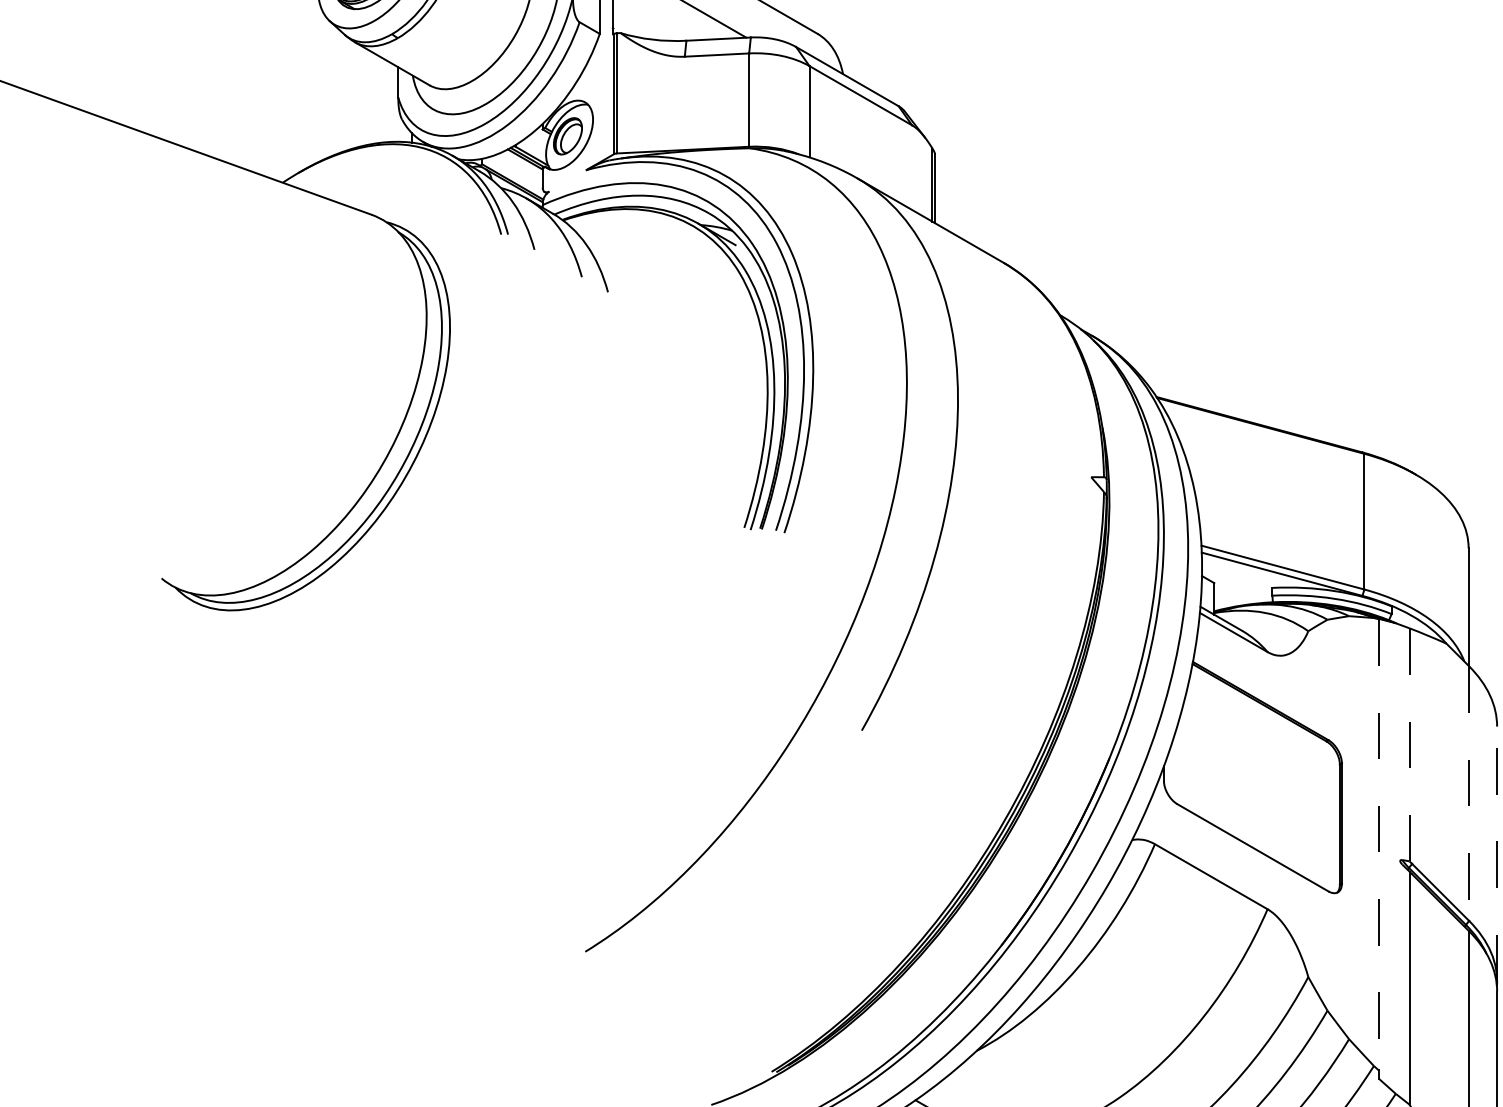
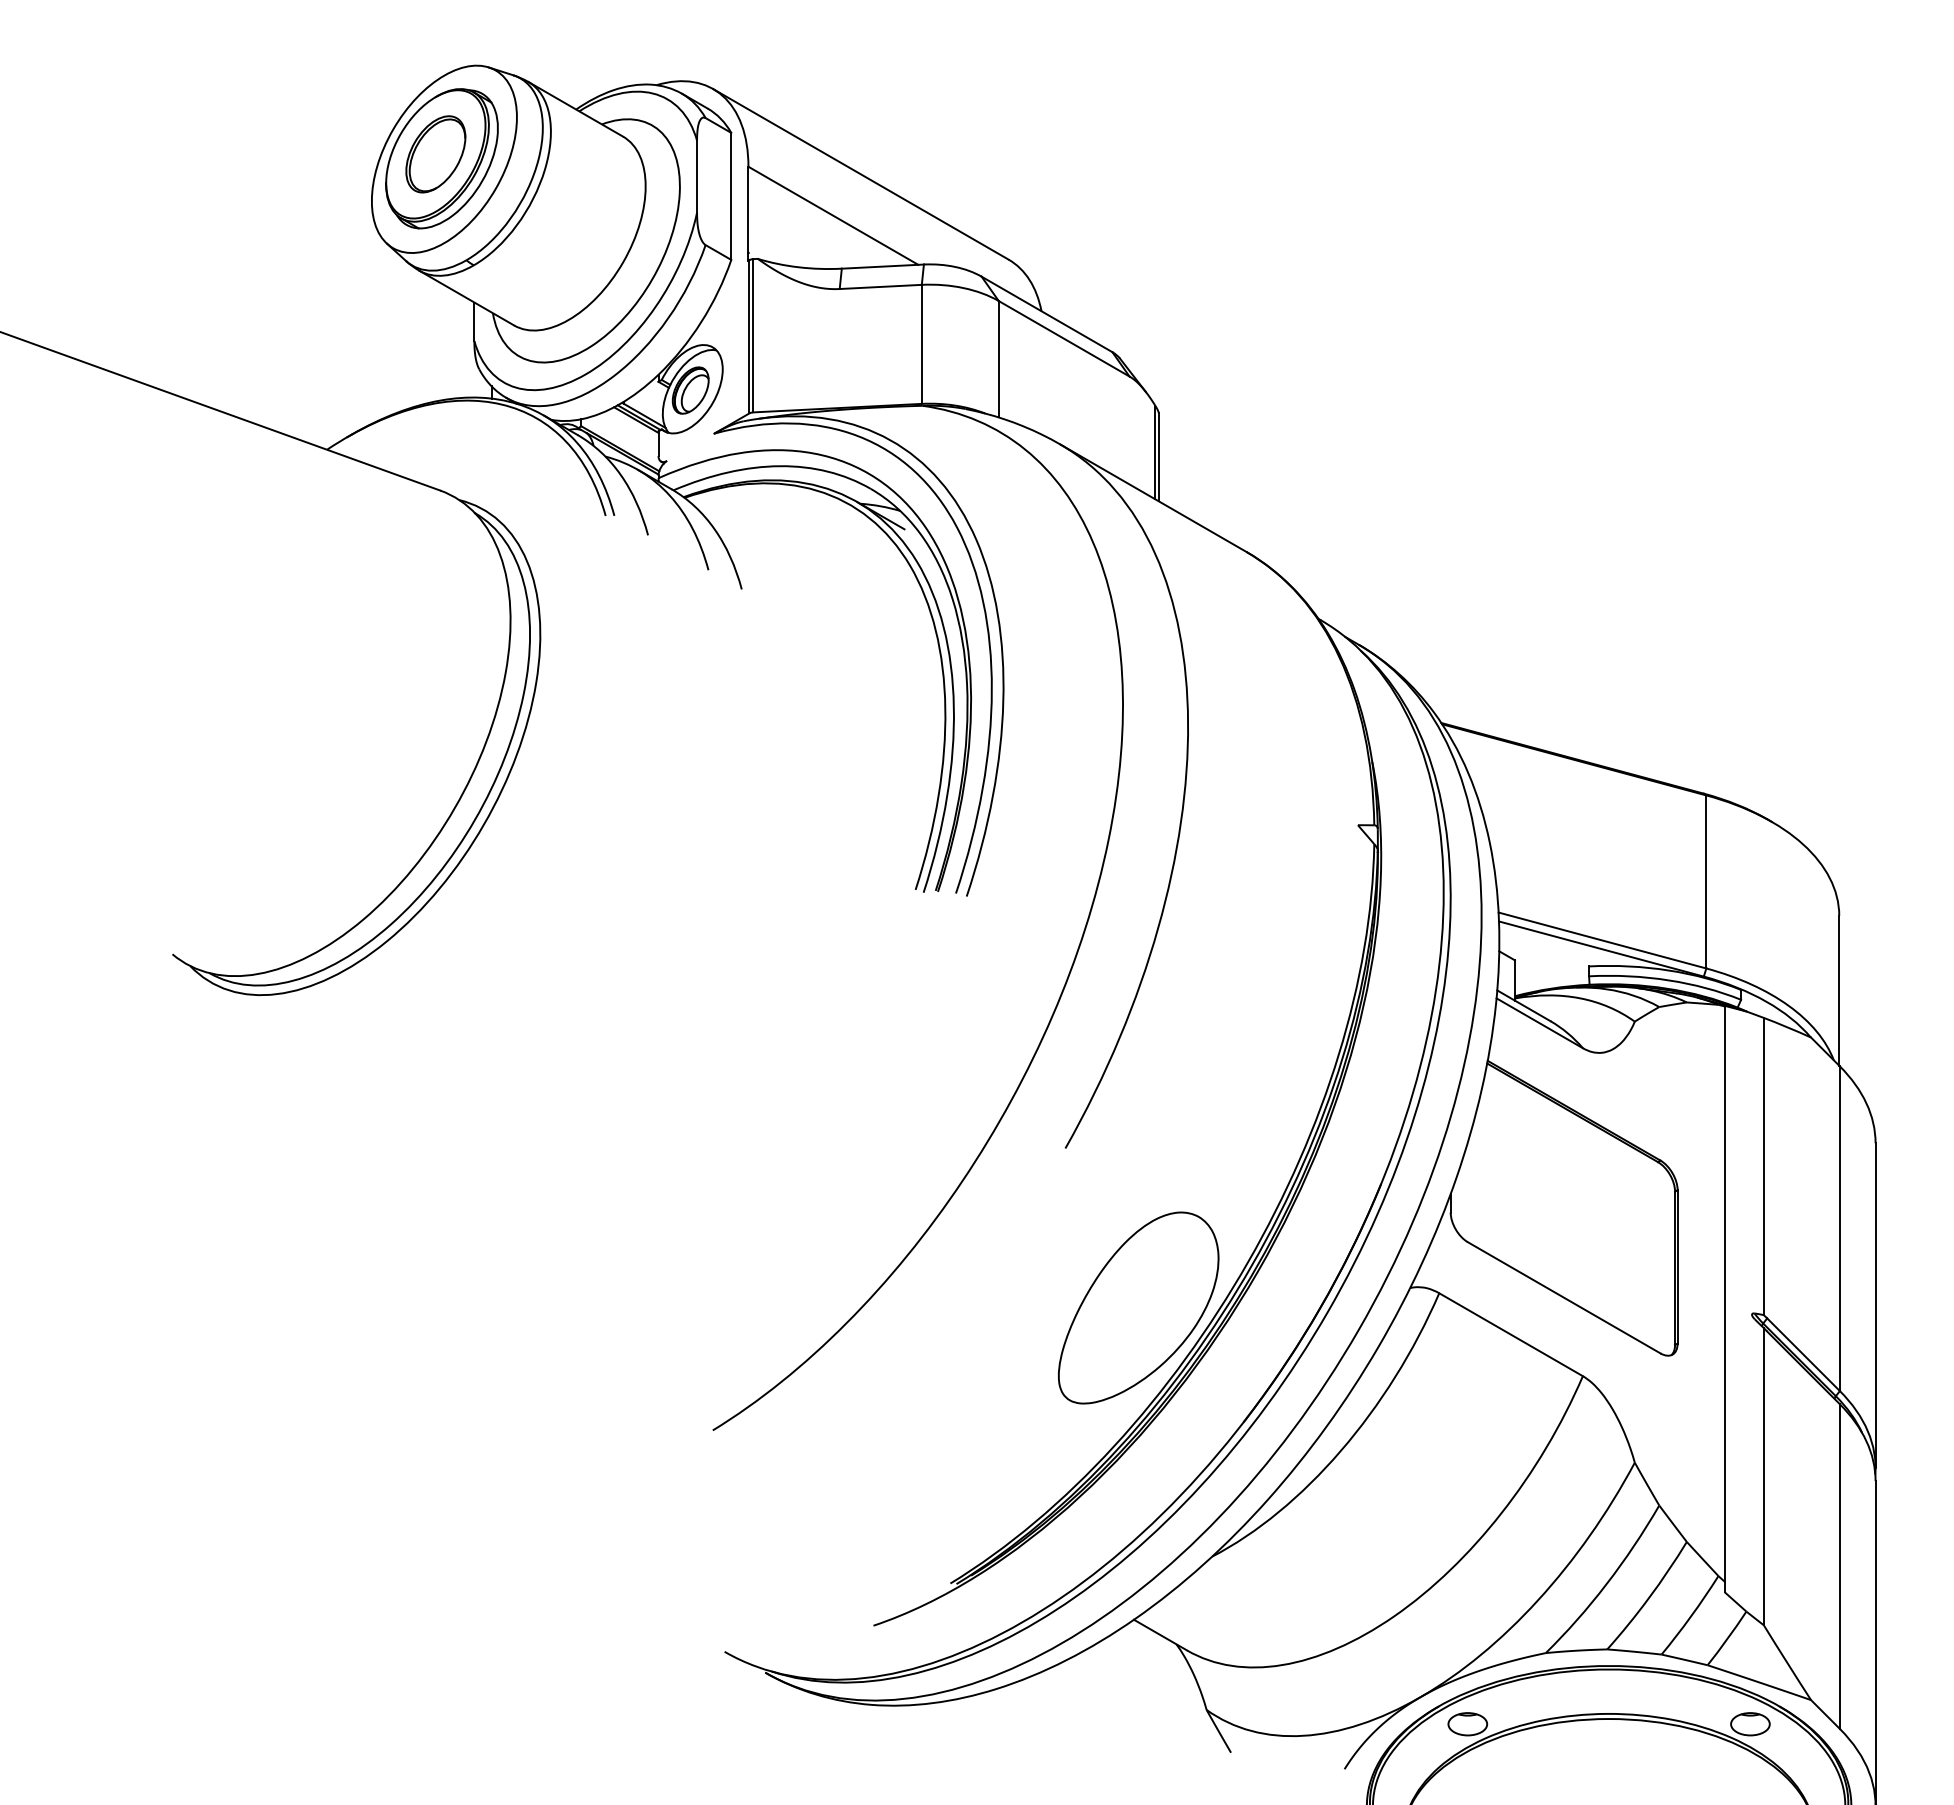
line: (1409, 744) -> (1763, 1166), dashed -> solid
line: (1468, 794) -> (1839, 1229), dashed -> solid
line: (1378, 845) -> (1724, 1294), dashed -> solid
line: (1497, 853) -> (1875, 1305), dashed -> solid
part: (919, 855) -> (1138, 1307), added

